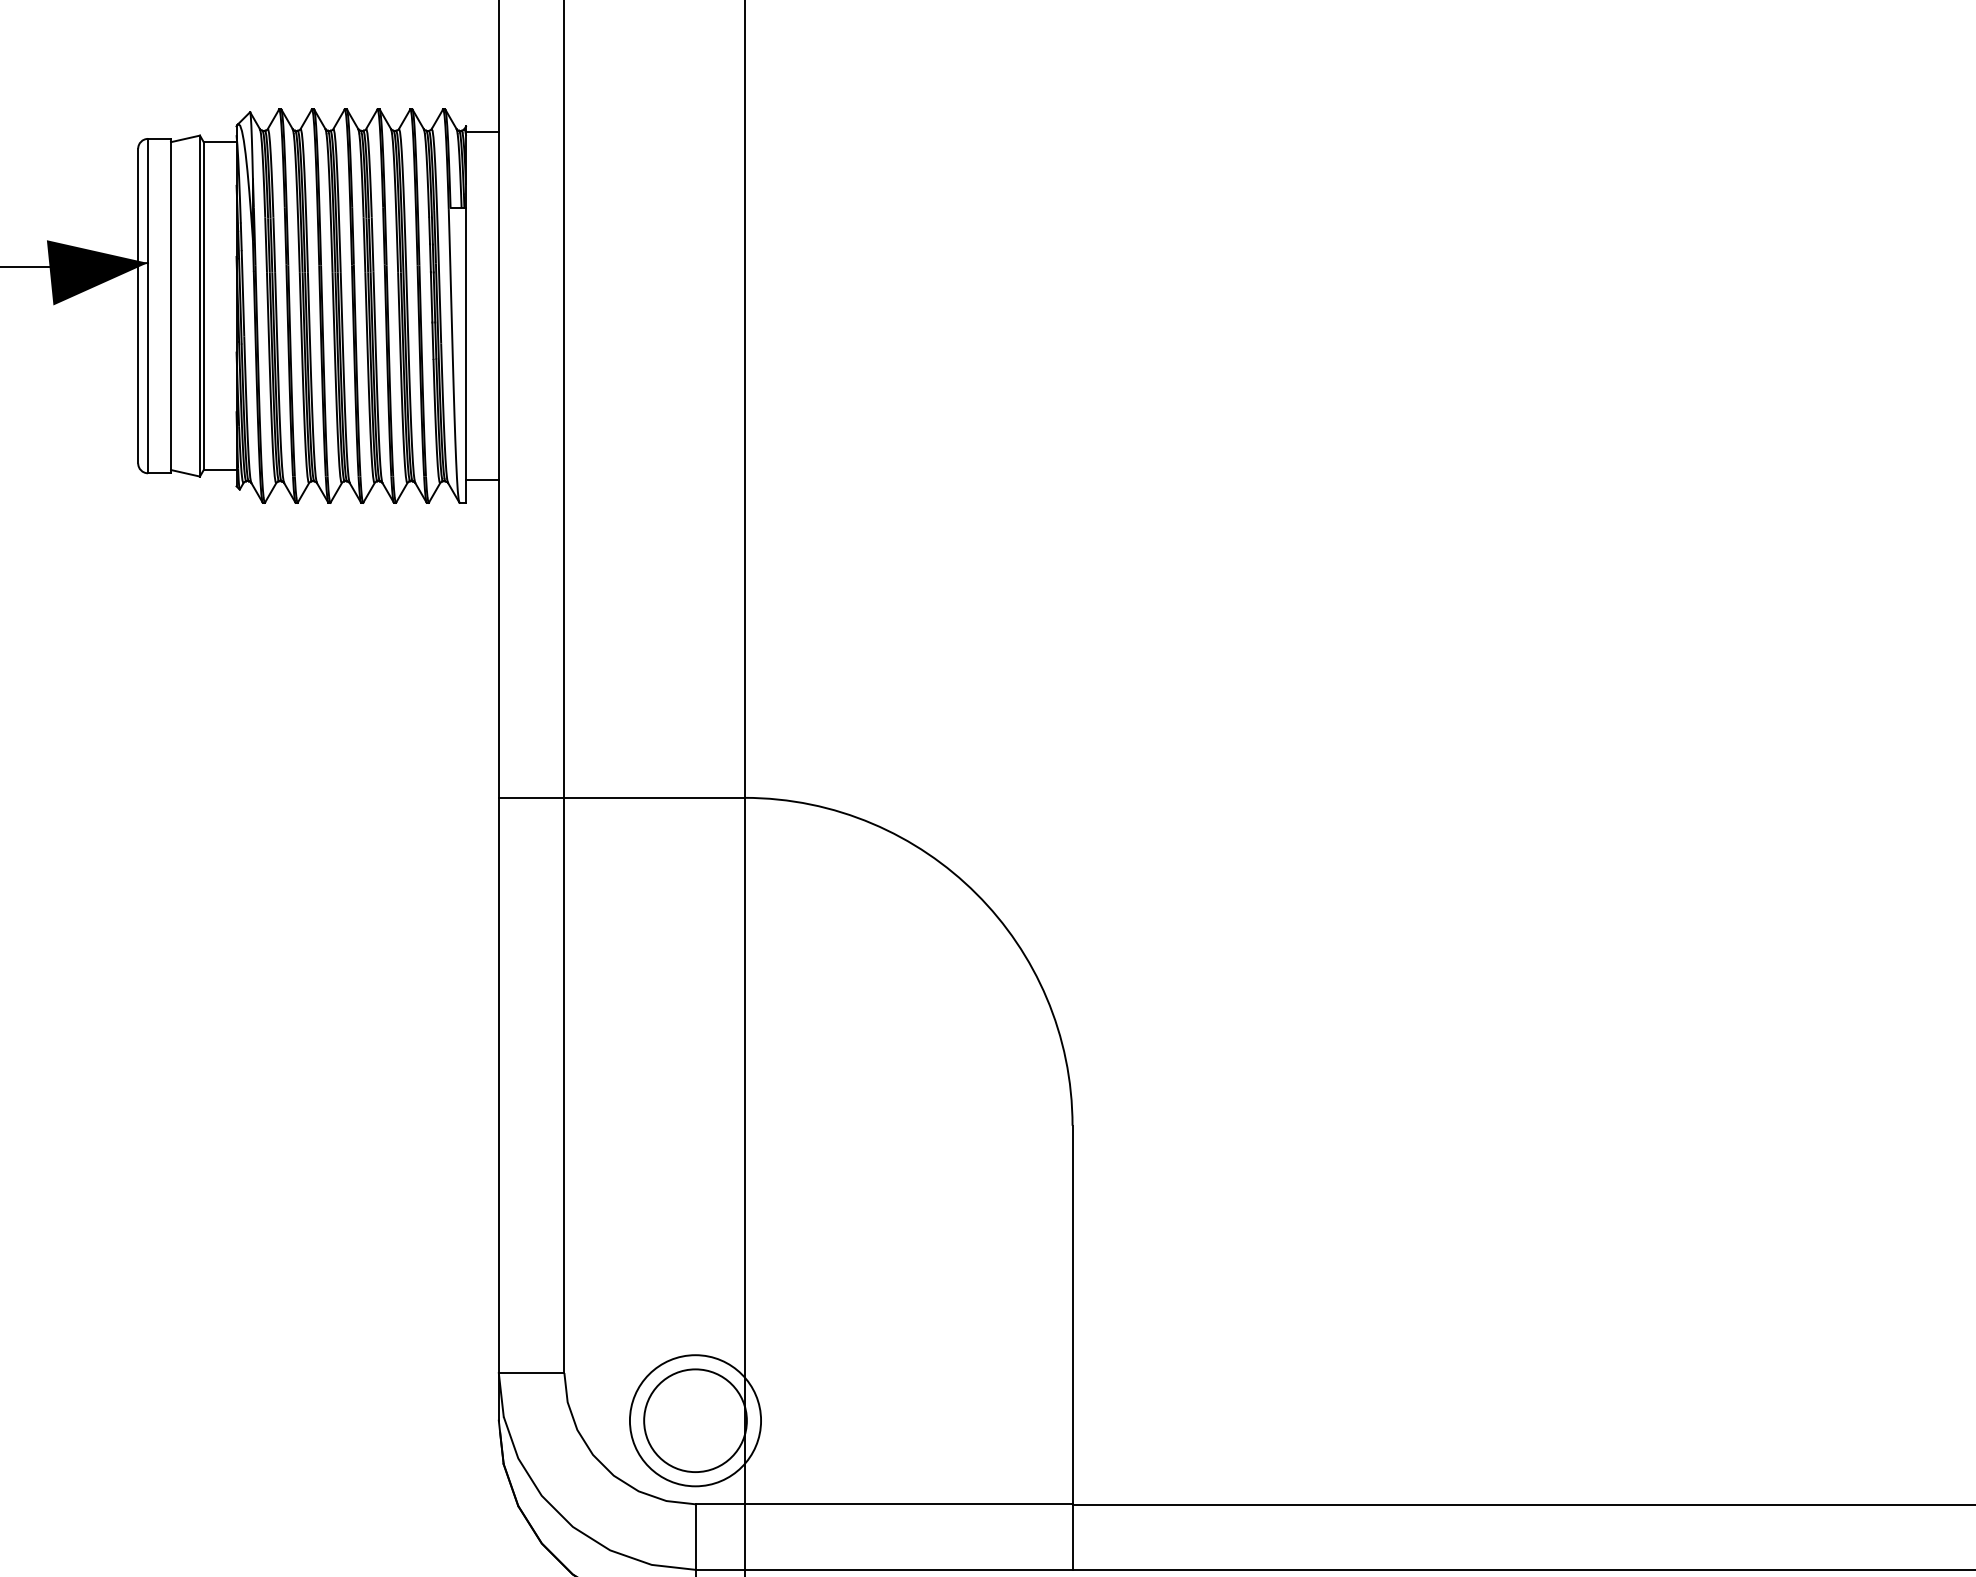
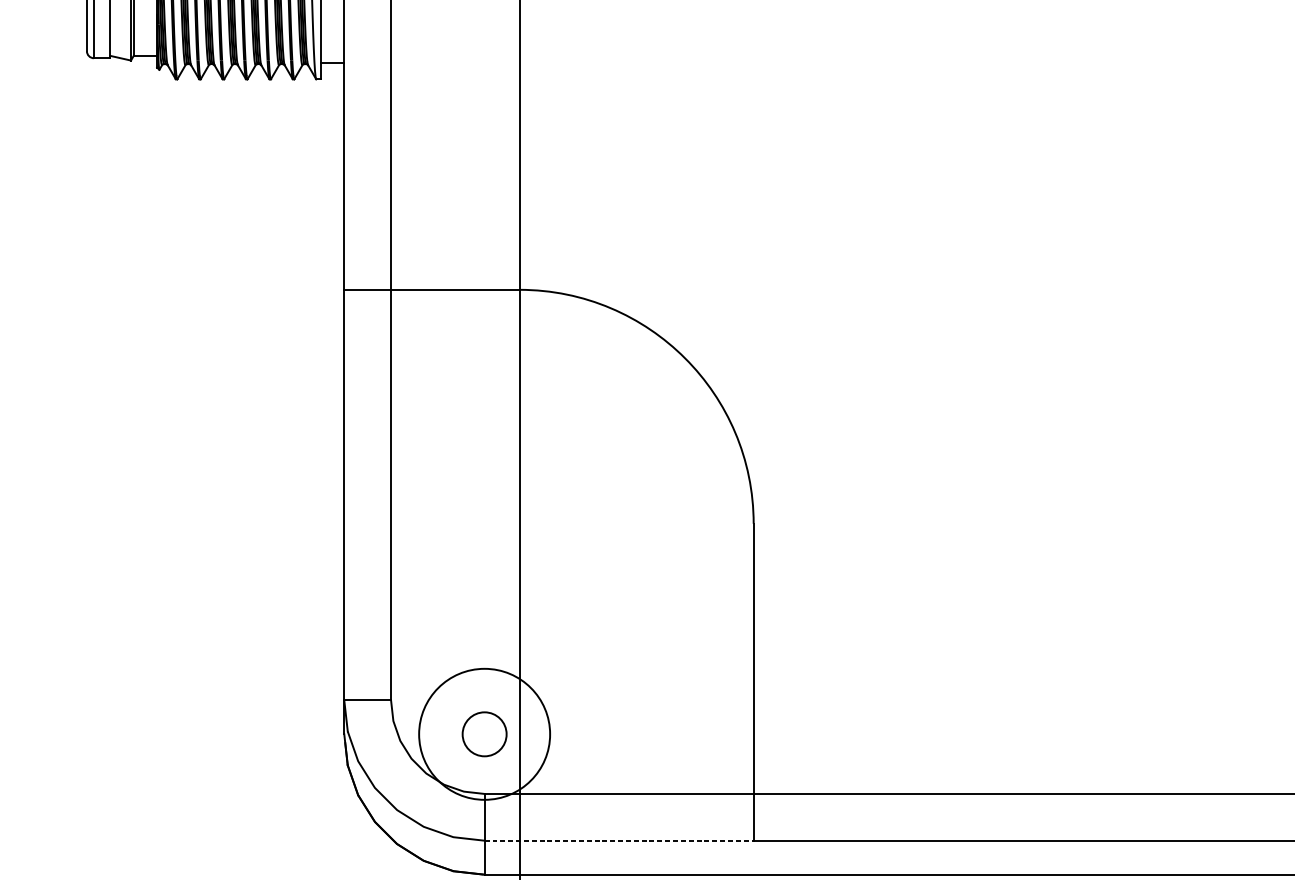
circle: (695, 1420) -> (484, 734), size x0.6
circle: (695, 1420) -> (484, 734), size x1.4
line: (884, 1569) -> (619, 840), solid -> dashed

